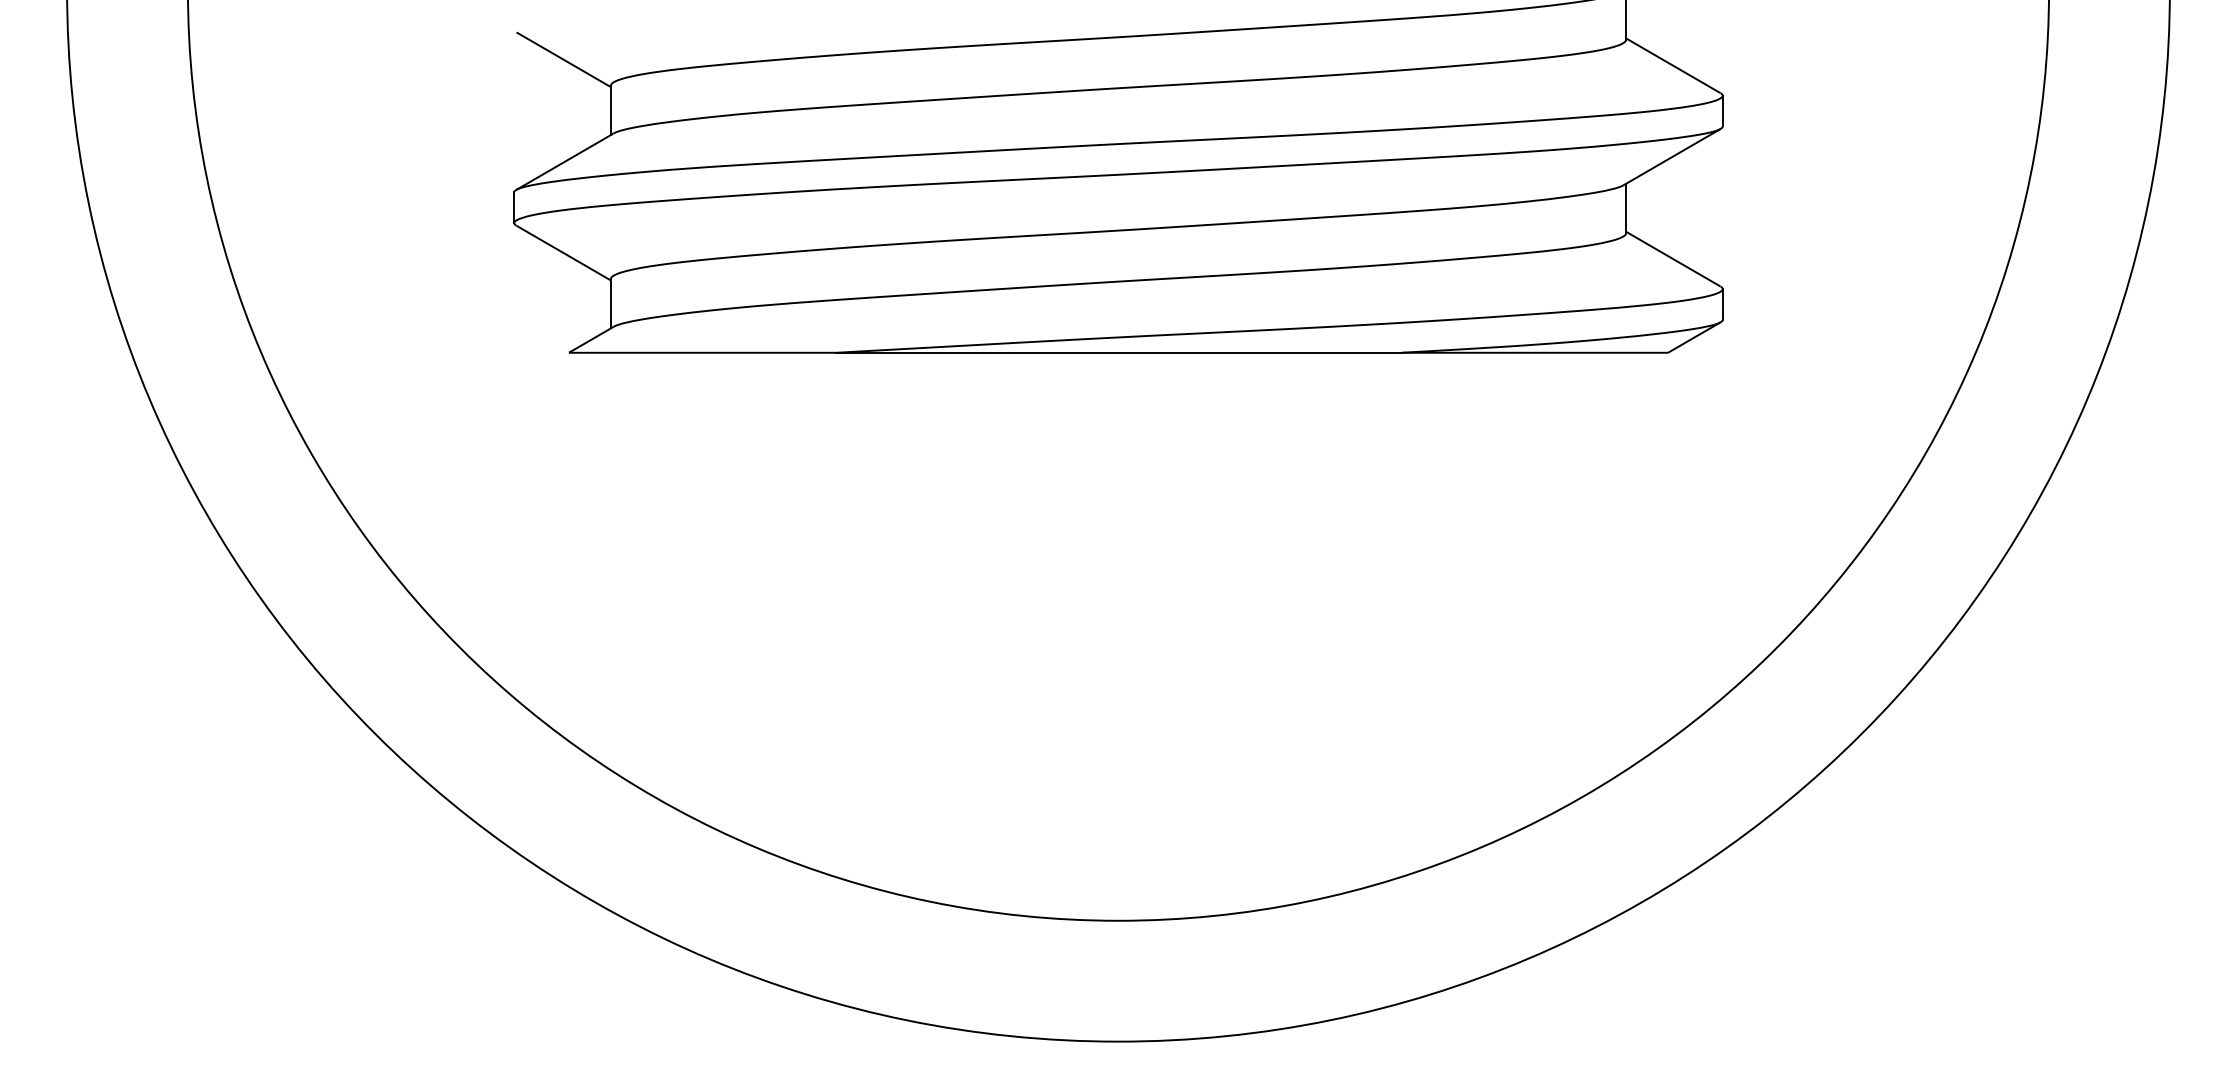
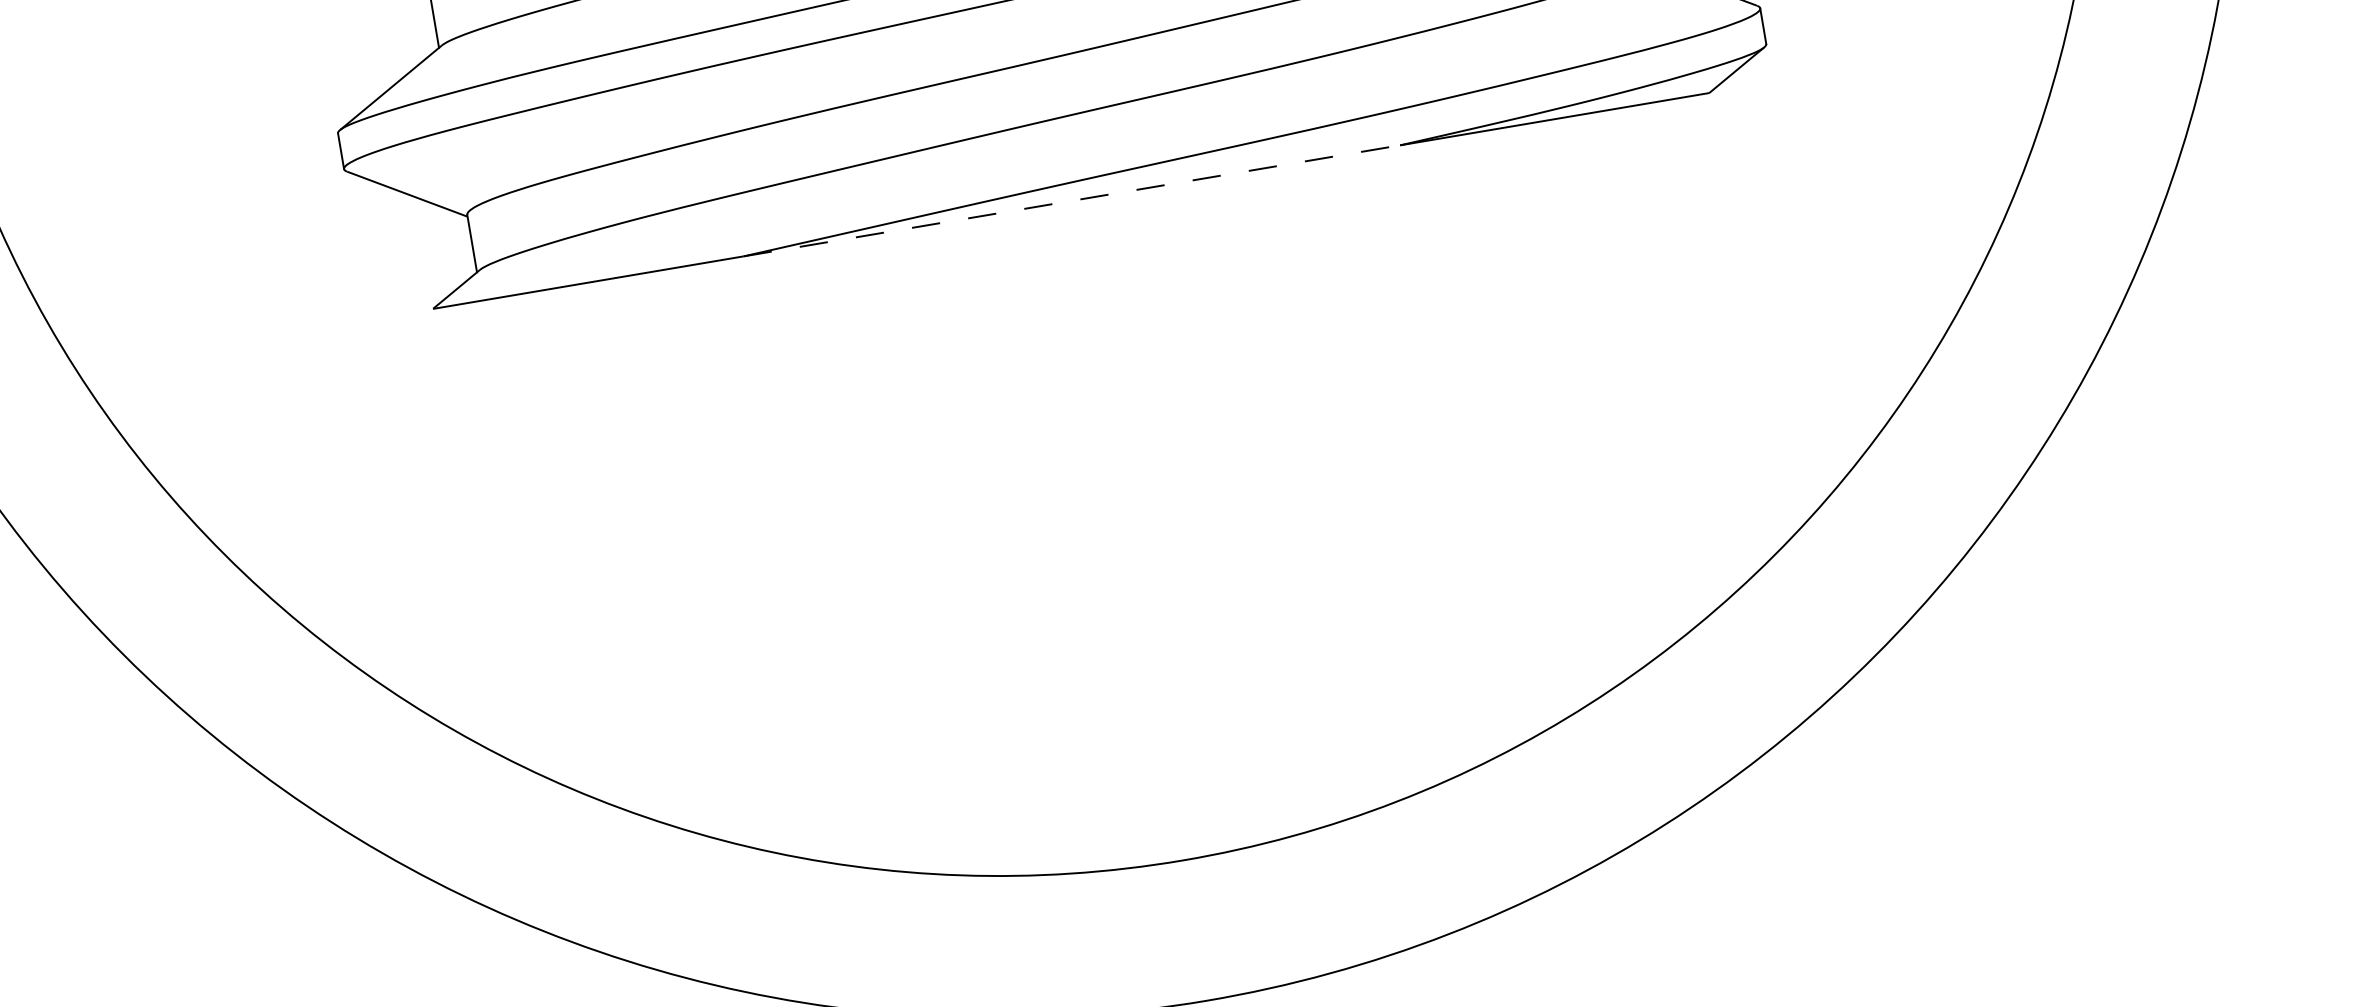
line: (1119, 352) -> (1072, 200), solid -> dashed

